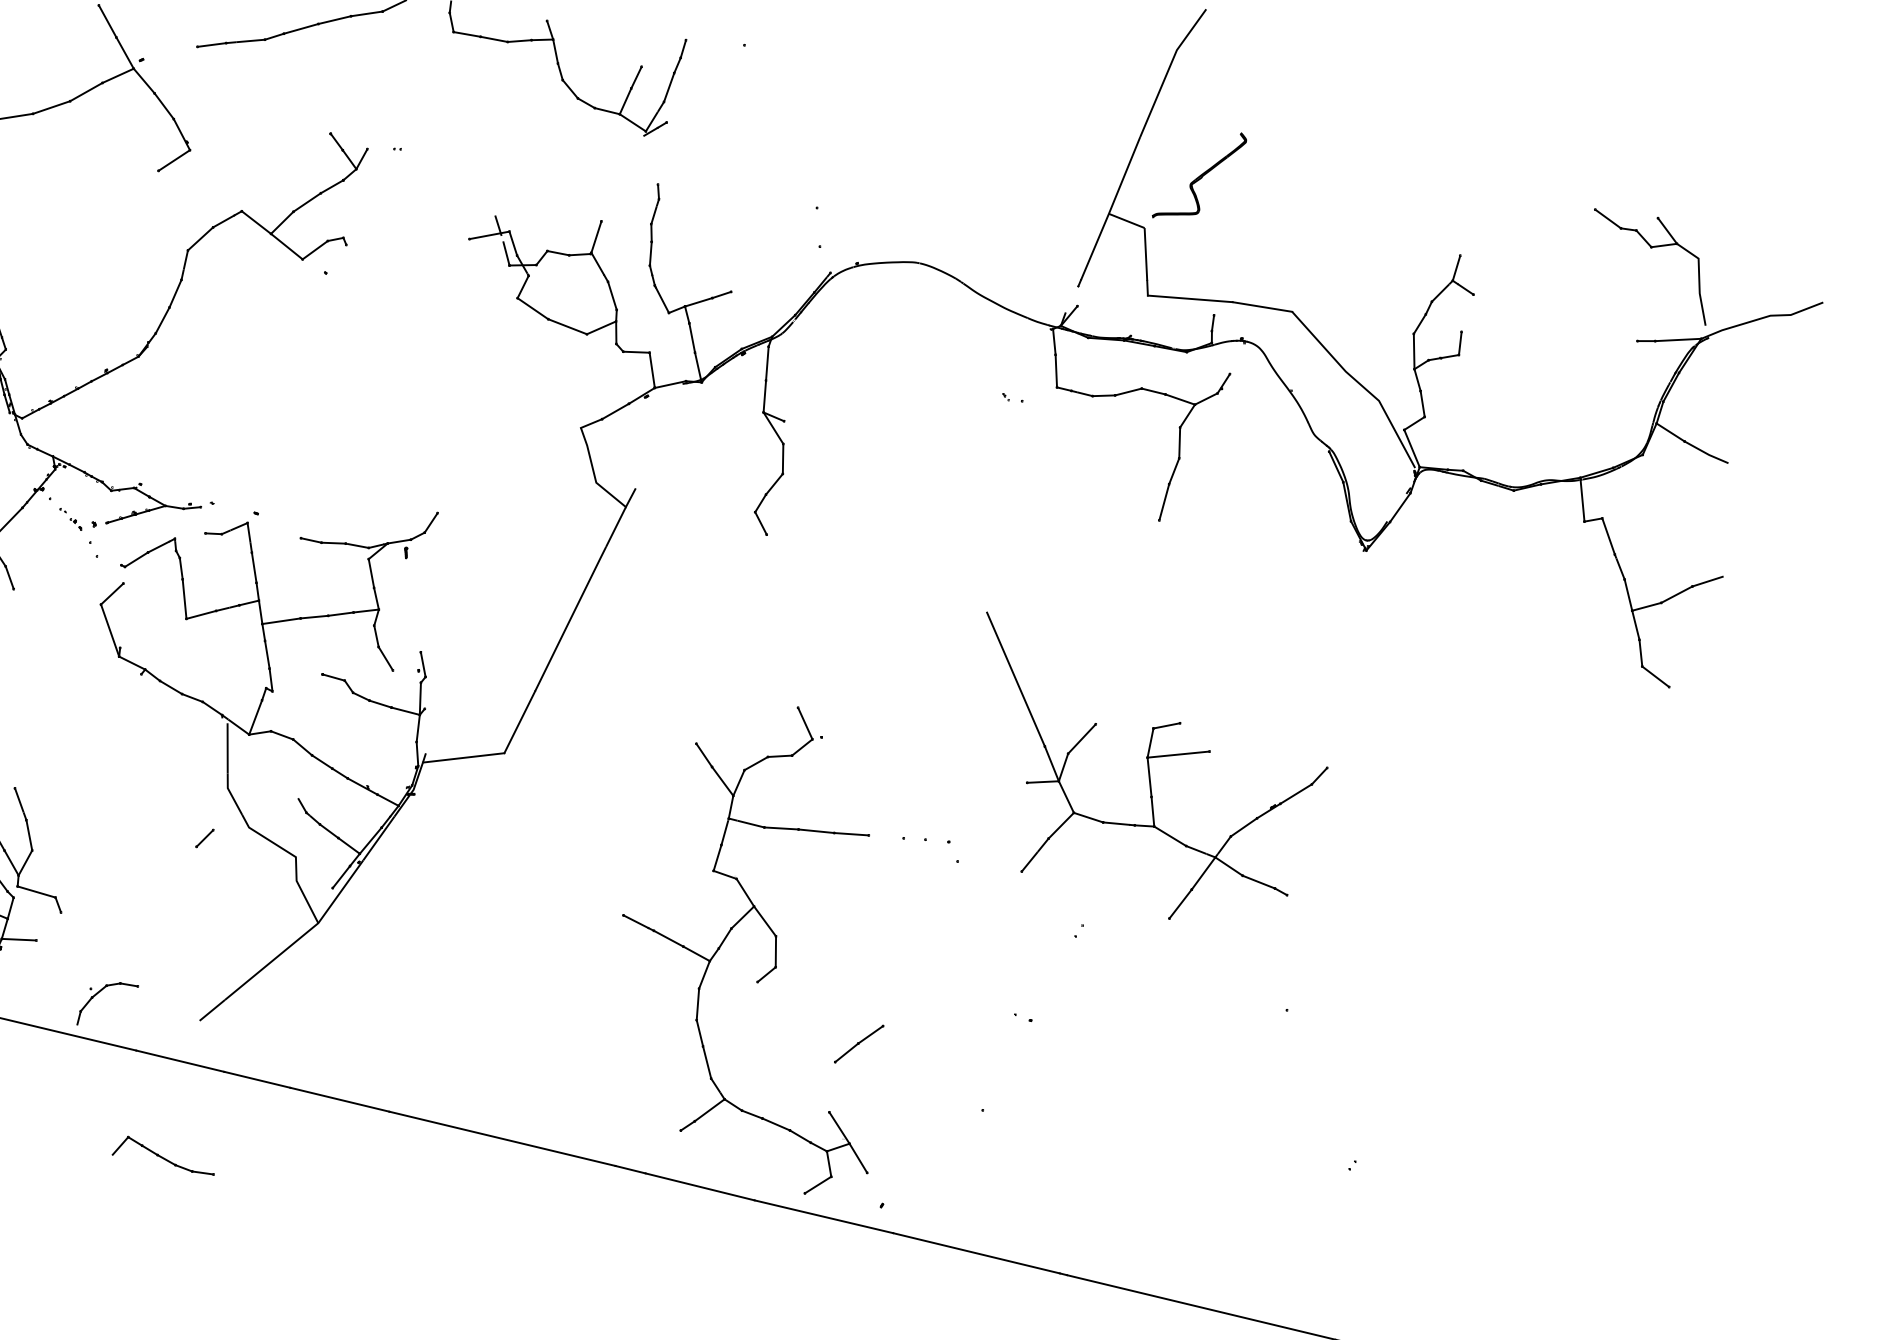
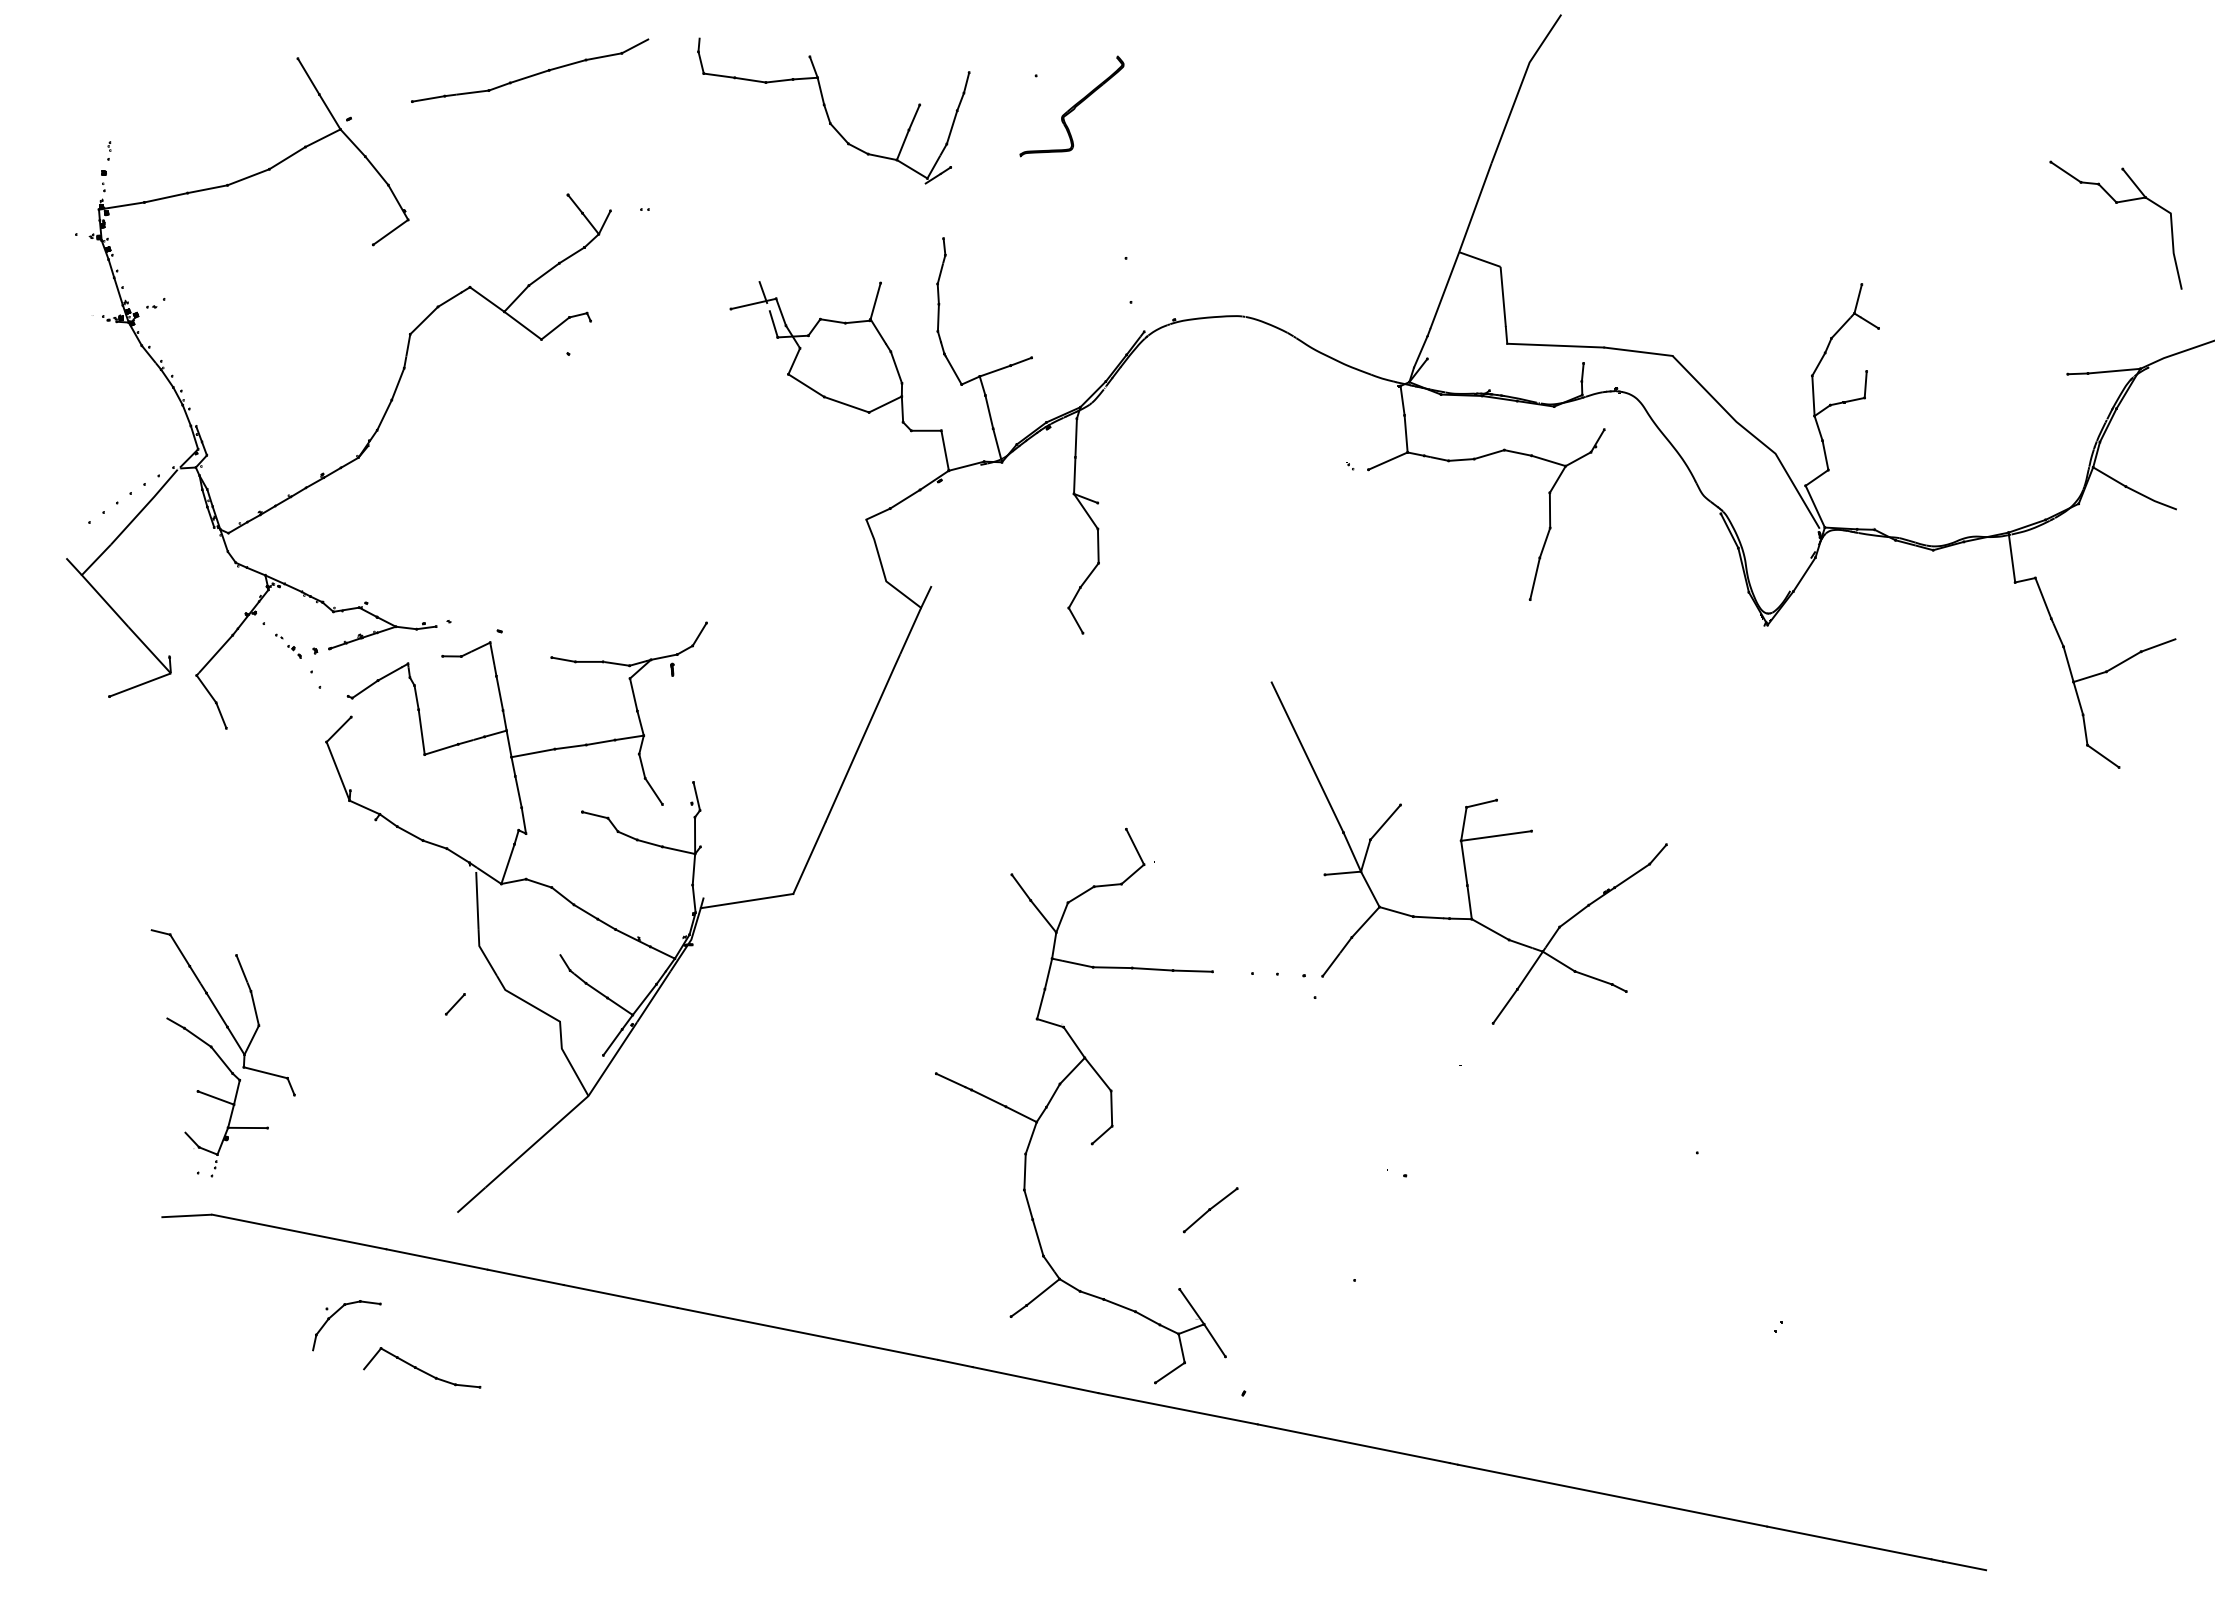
part: (1199, 175) -> (1071, 106), moved
part: (1650, 248) -> (2115, 203), moved
line: (1071, 299) -> (1420, 351), added
line: (1039, 393) -> (1387, 460), added
part: (1153, 768) -> (1468, 852), moved
part: (98, 994) -> (335, 1314), moved

